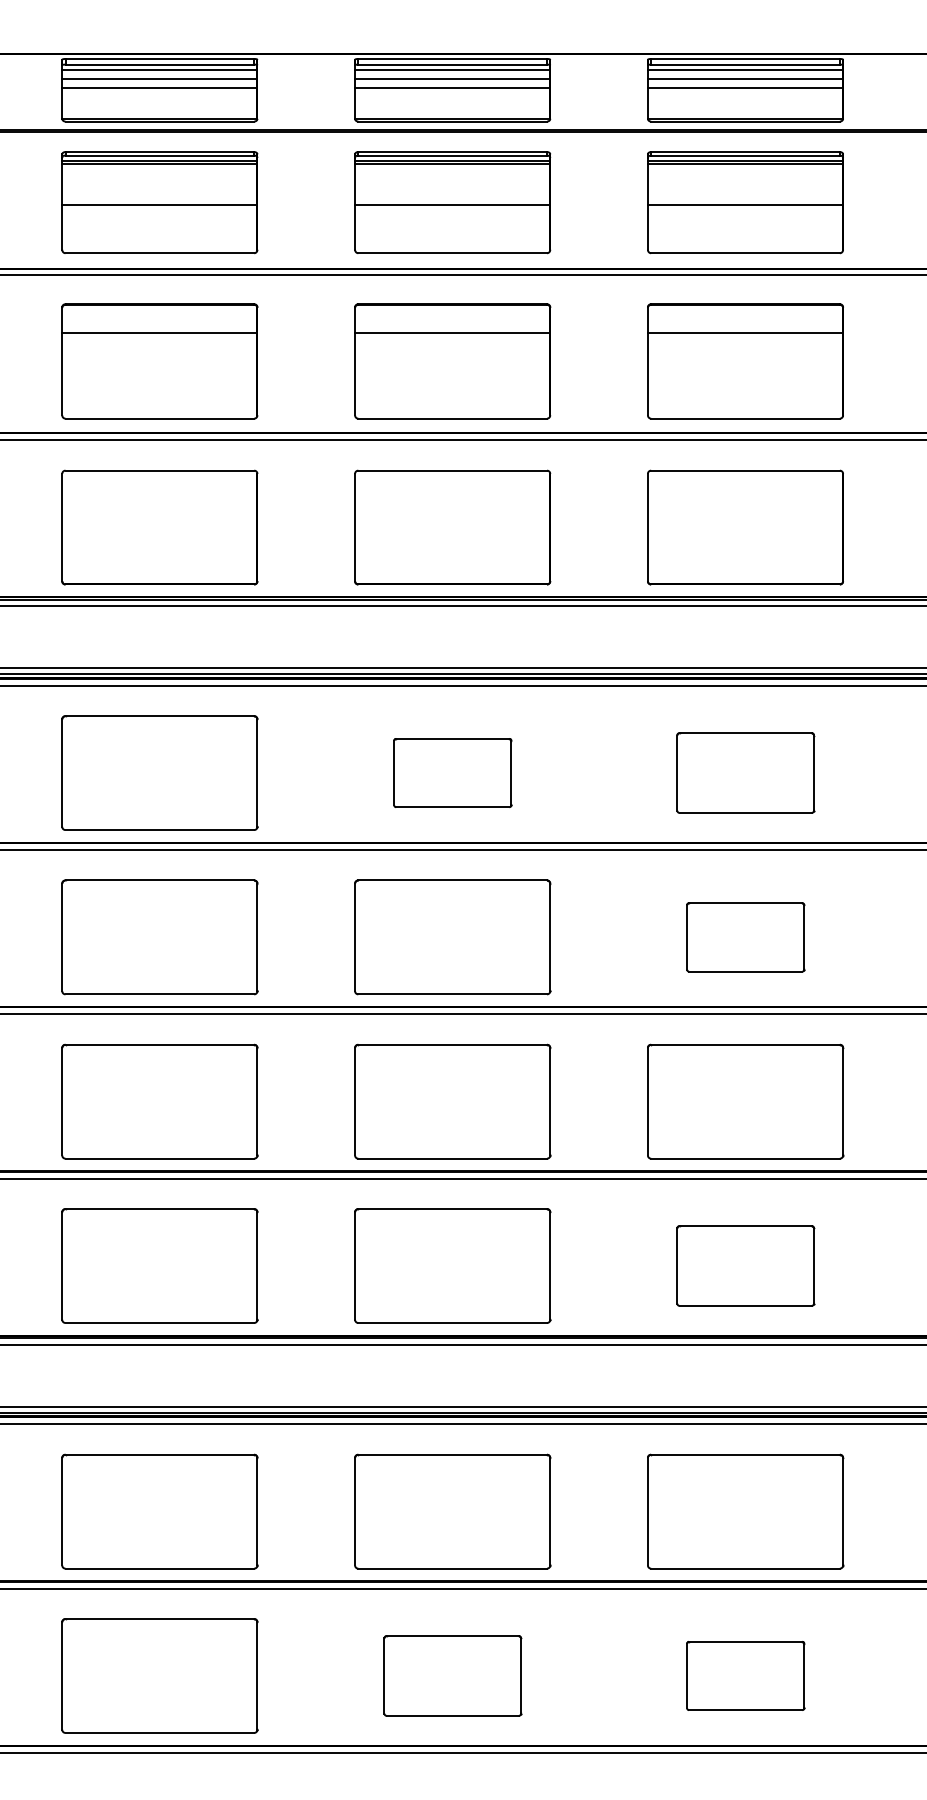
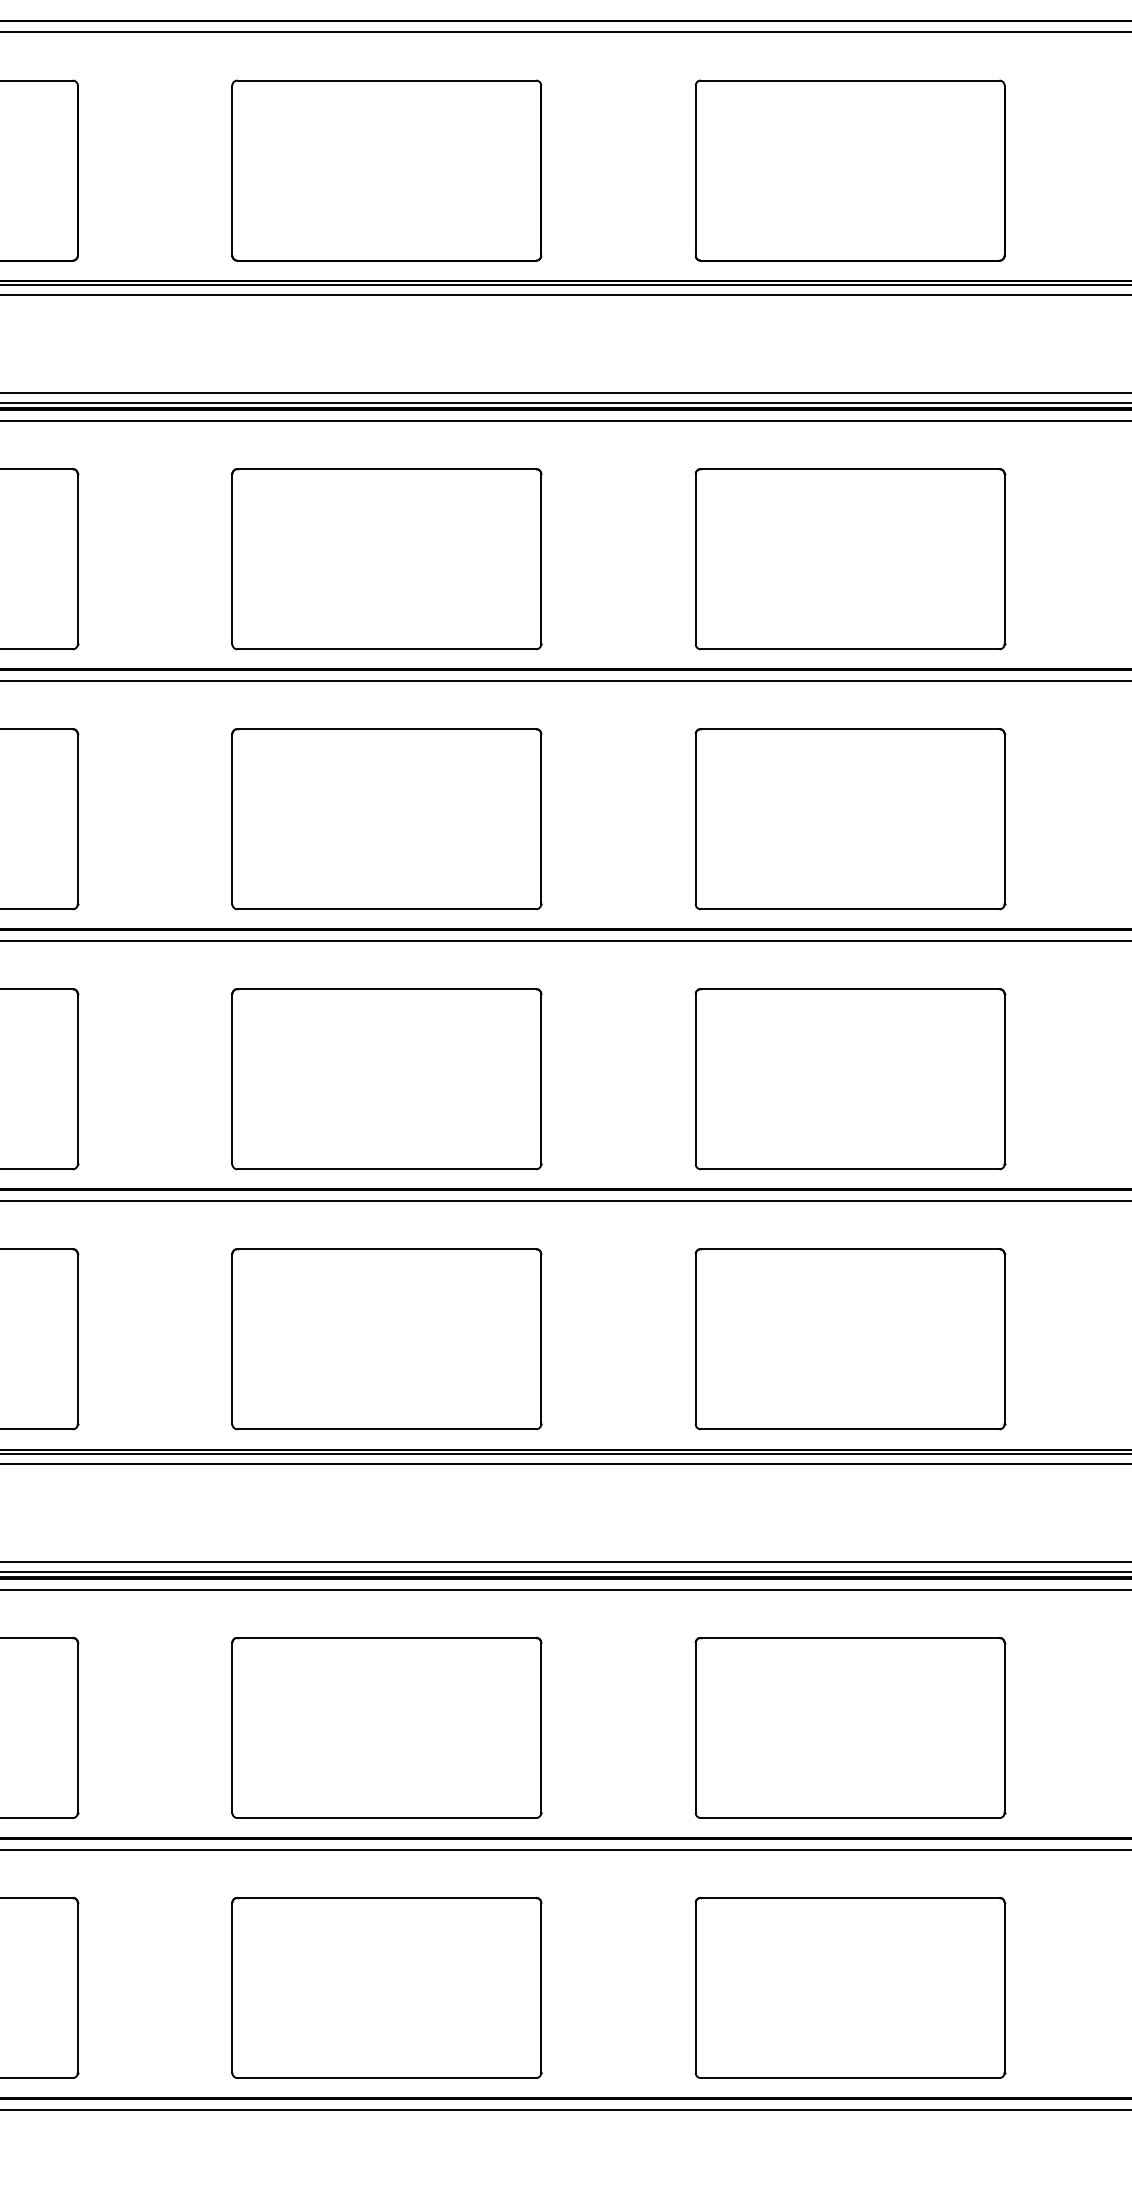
part: (452, 772) -> (386, 558), size x1.67
part: (745, 772) -> (850, 558), size x1.43
part: (745, 937) -> (850, 819), size x1.67
part: (745, 1265) -> (850, 1338), size x1.43
part: (452, 1675) -> (386, 1987), size x1.43
part: (745, 1675) -> (850, 1987), size x1.67

